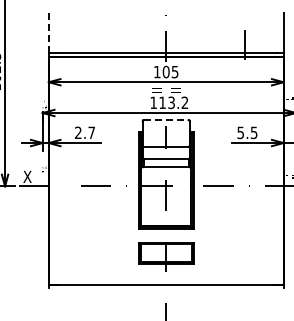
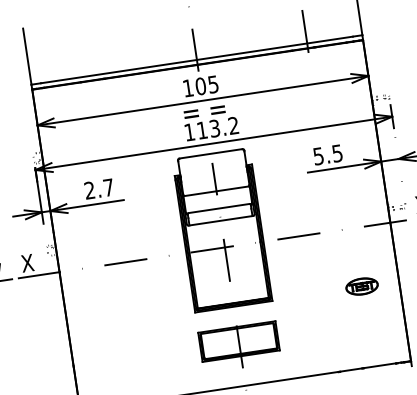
line: (48, 33) -> (26, 56), dashed -> solid
line: (166, 119) -> (211, 153), dashed -> solid
part: (257, 227) -> (362, 286), added

